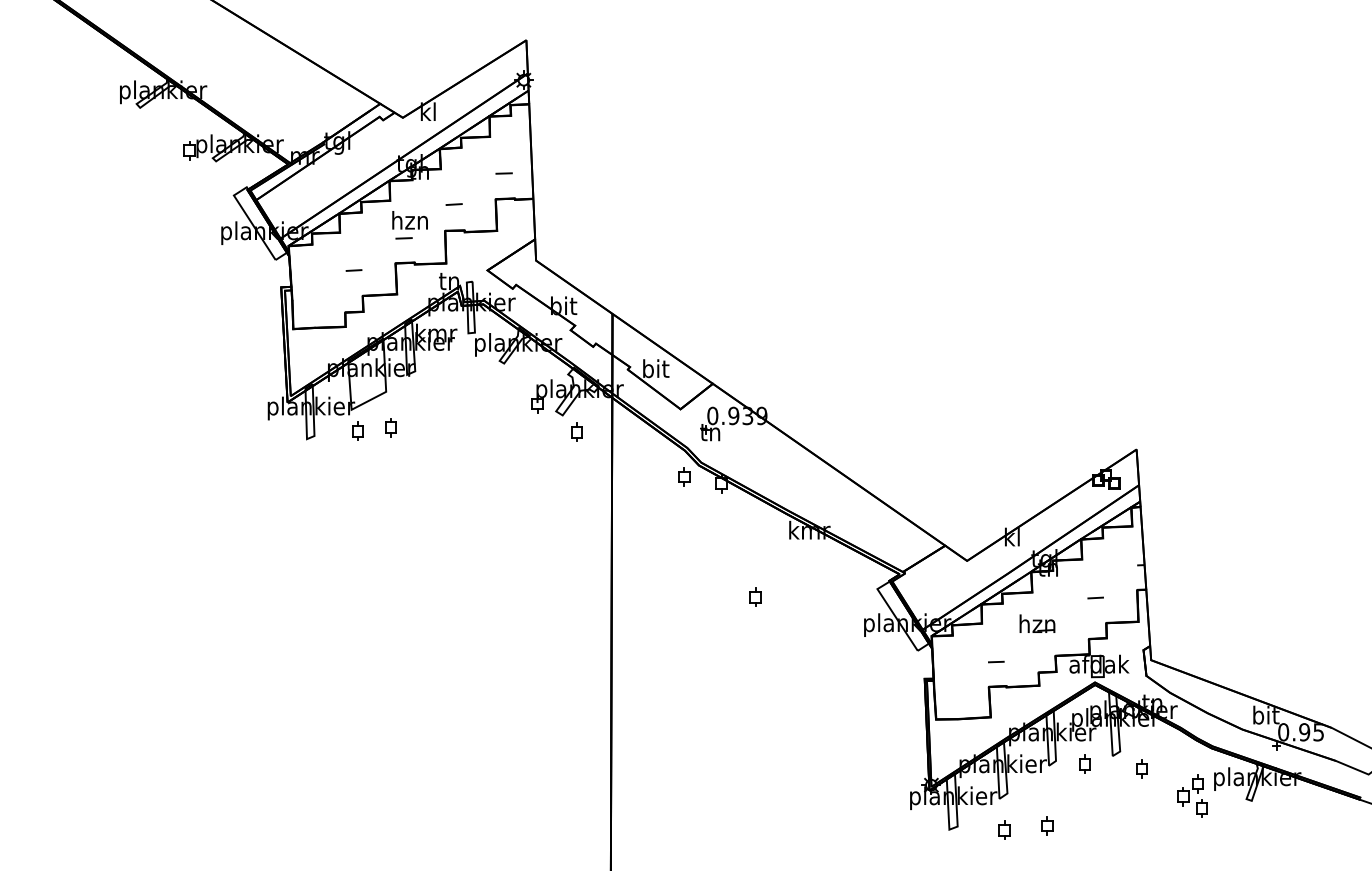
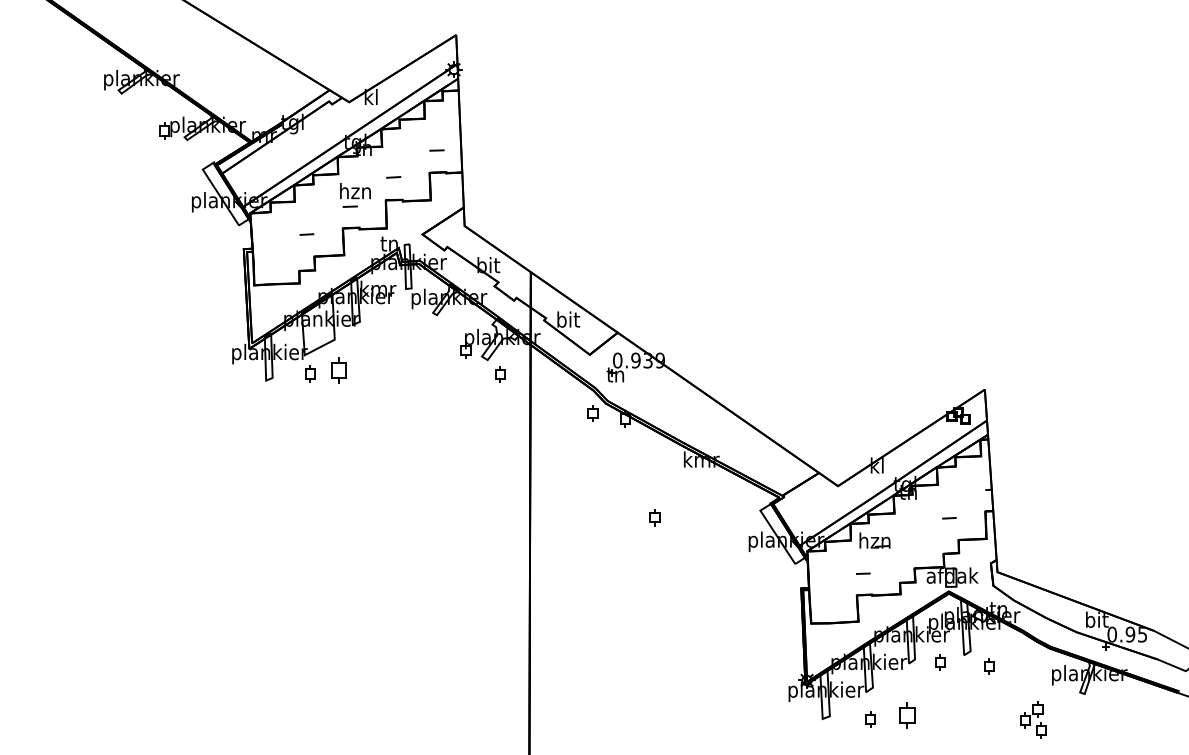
part: (390, 427) -> (338, 370), size x1.6
part: (1036, 623) -> (874, 540), moved
part: (1192, 795) -> (1033, 719), moved
part: (1047, 825) -> (907, 715), size x1.6

